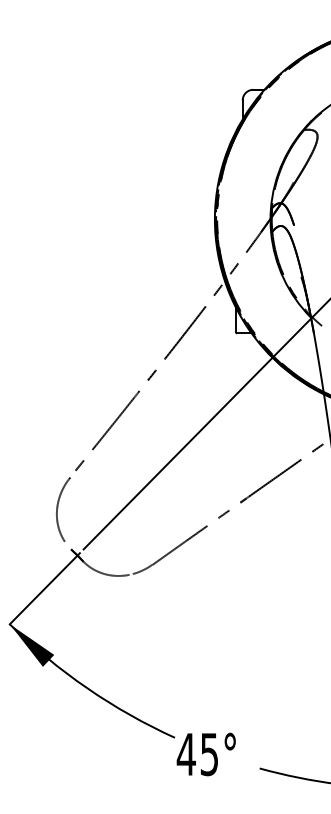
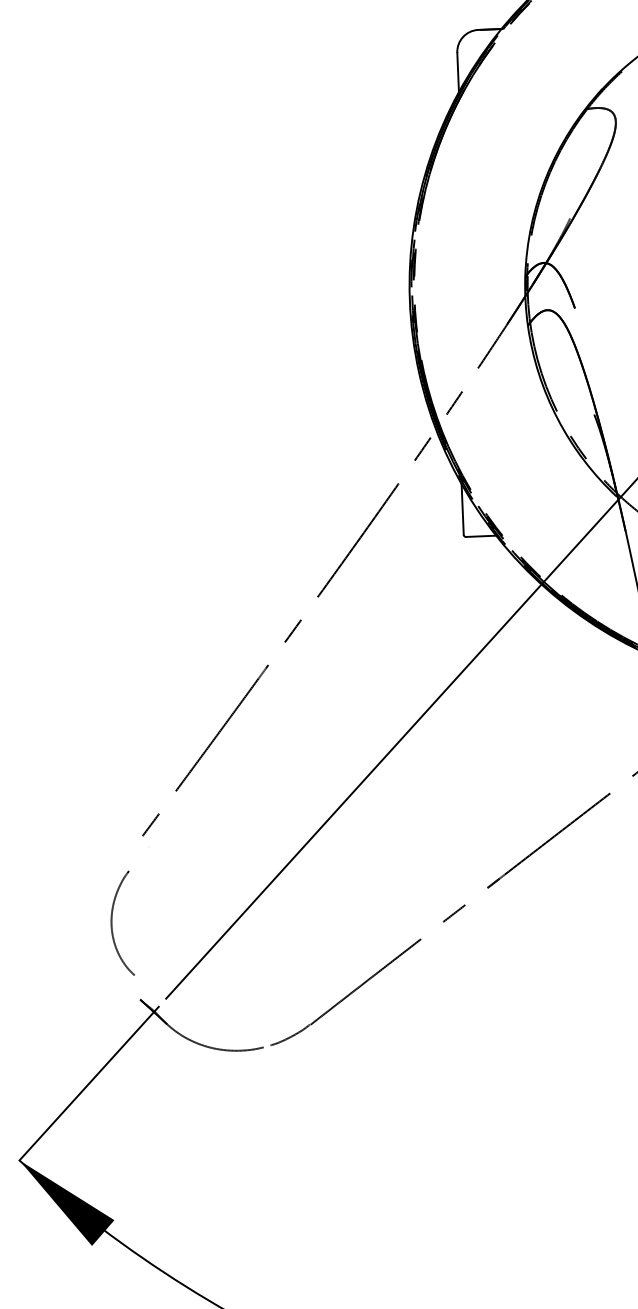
part: (63, 509) -> (120, 917), size x0.7

